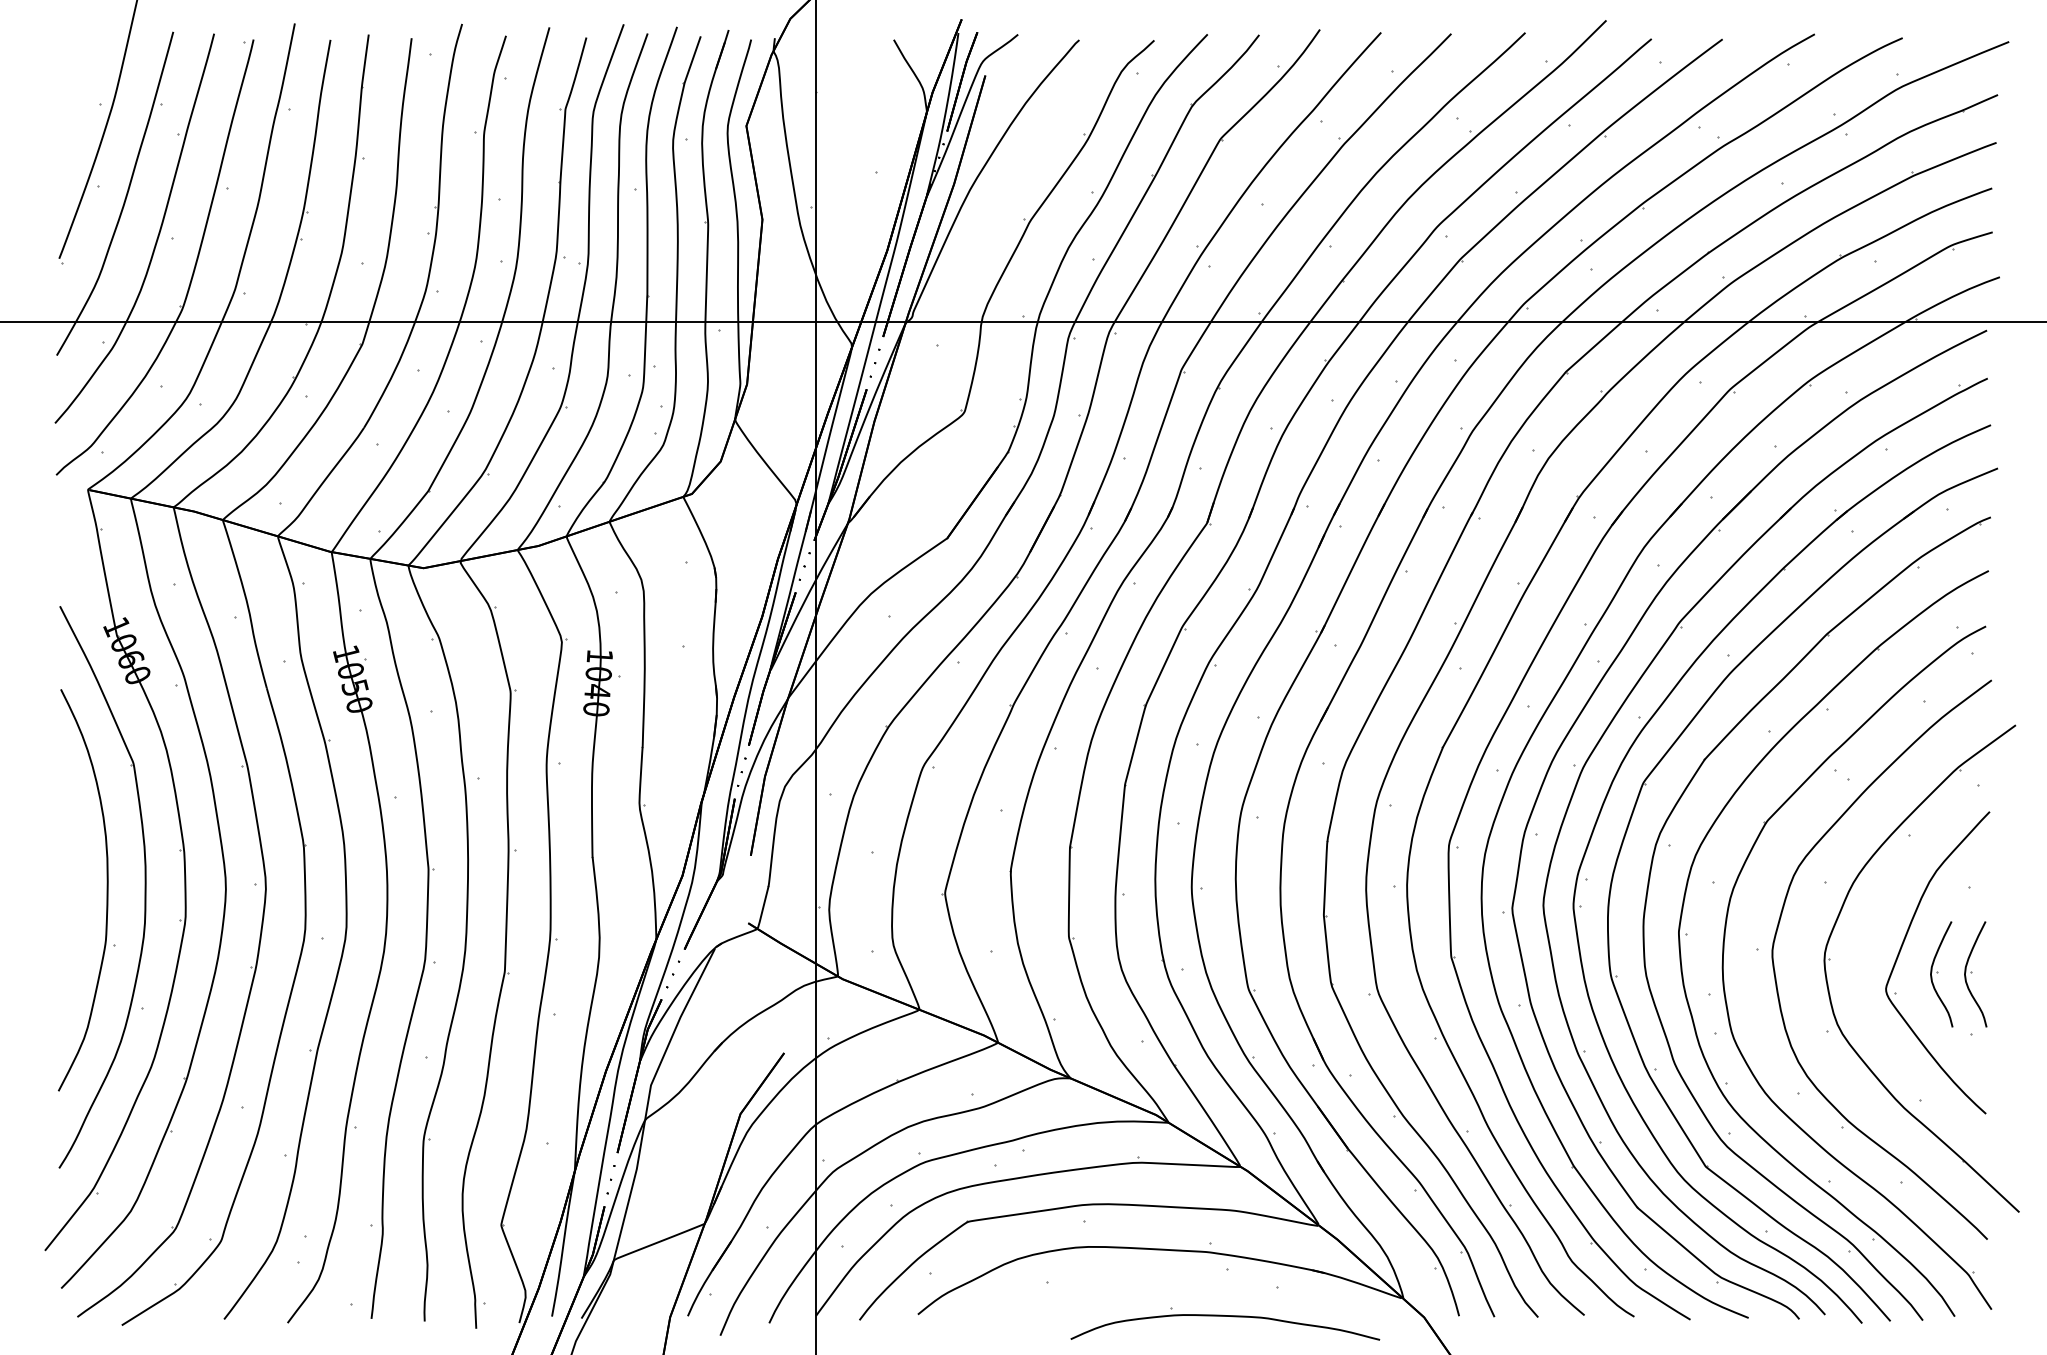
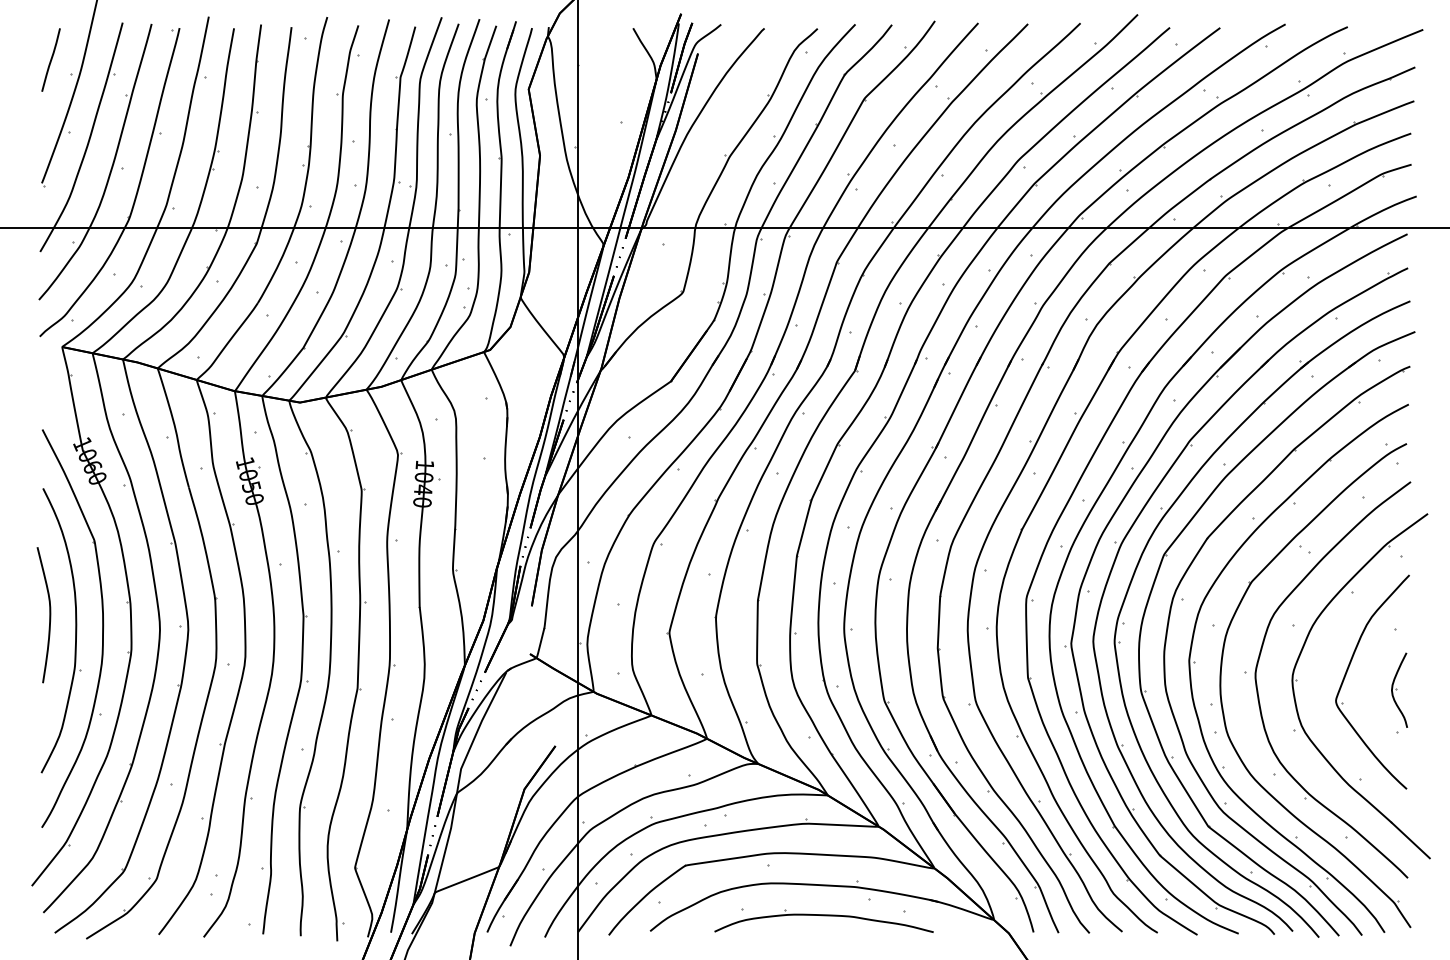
curve: (71, 84) -> (50, 59), added
curve: (70, 868) -> (49, 615), added
part: (1941, 974) -> (1375, 690), removed
part: (1225, 1316) -> (824, 915), moved

